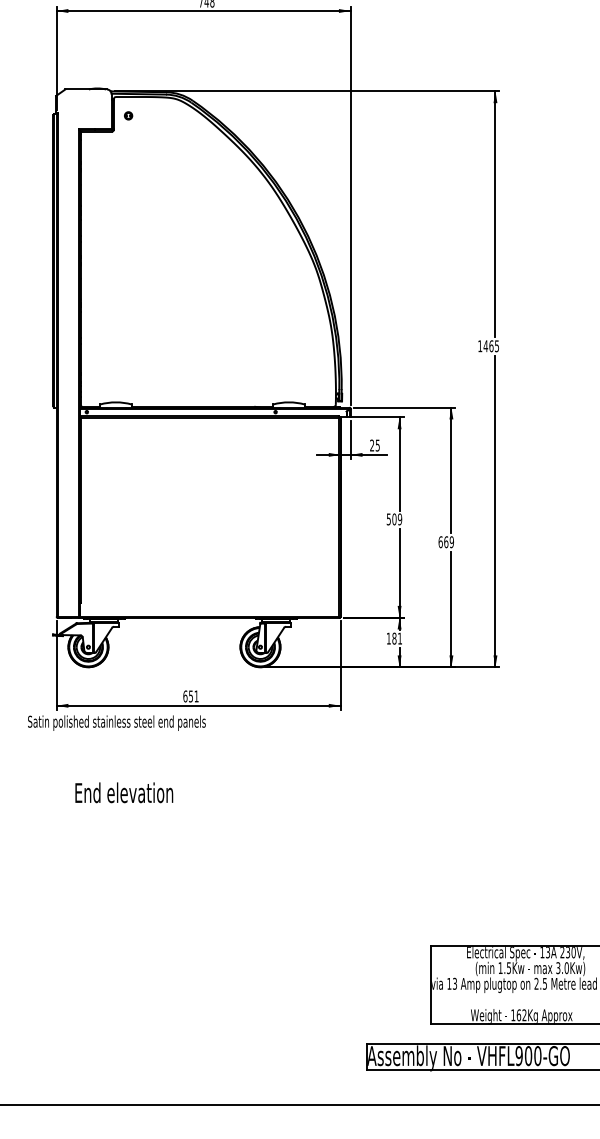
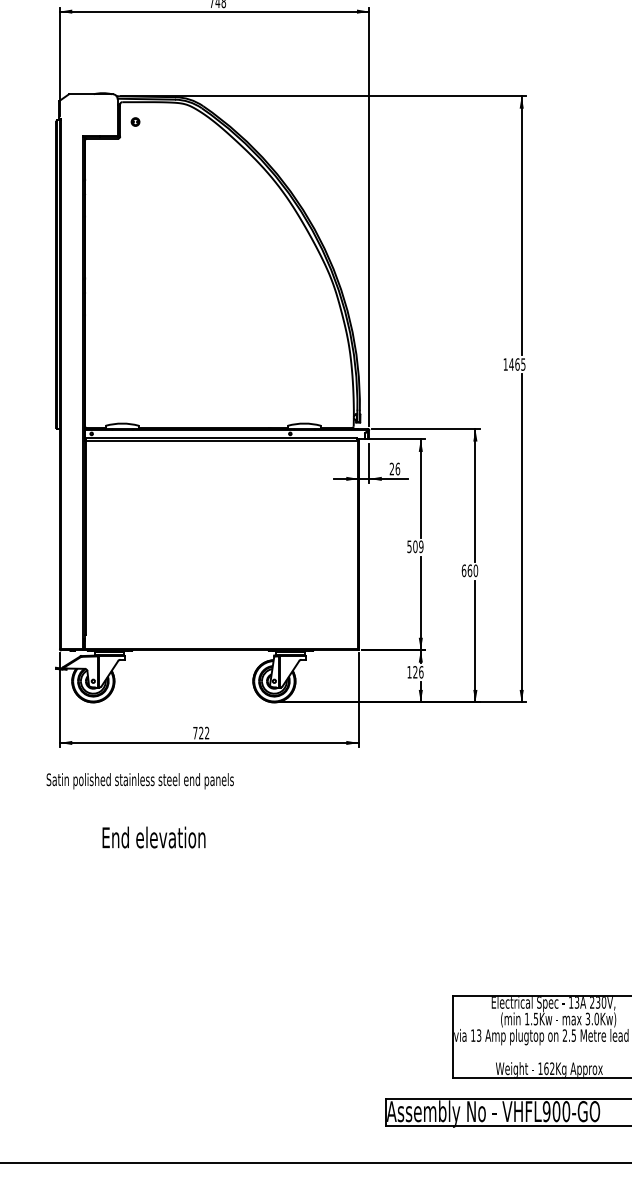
text: (377, 445) -> (397, 468), 25 -> 26
text: (451, 541) -> (475, 570), 669 -> 660
text: (397, 638) -> (418, 672), 181 -> 126
text: (191, 695) -> (201, 732), 651 -> 722
text: (116, 723) -> (139, 781), moved
text: (123, 792) -> (153, 837), moved

